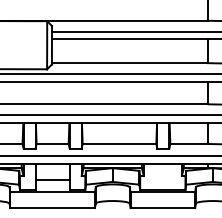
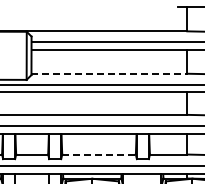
line: (129, 63) -> (109, 74), solid -> dashed
line: (119, 143) -> (99, 154), solid -> dashed

